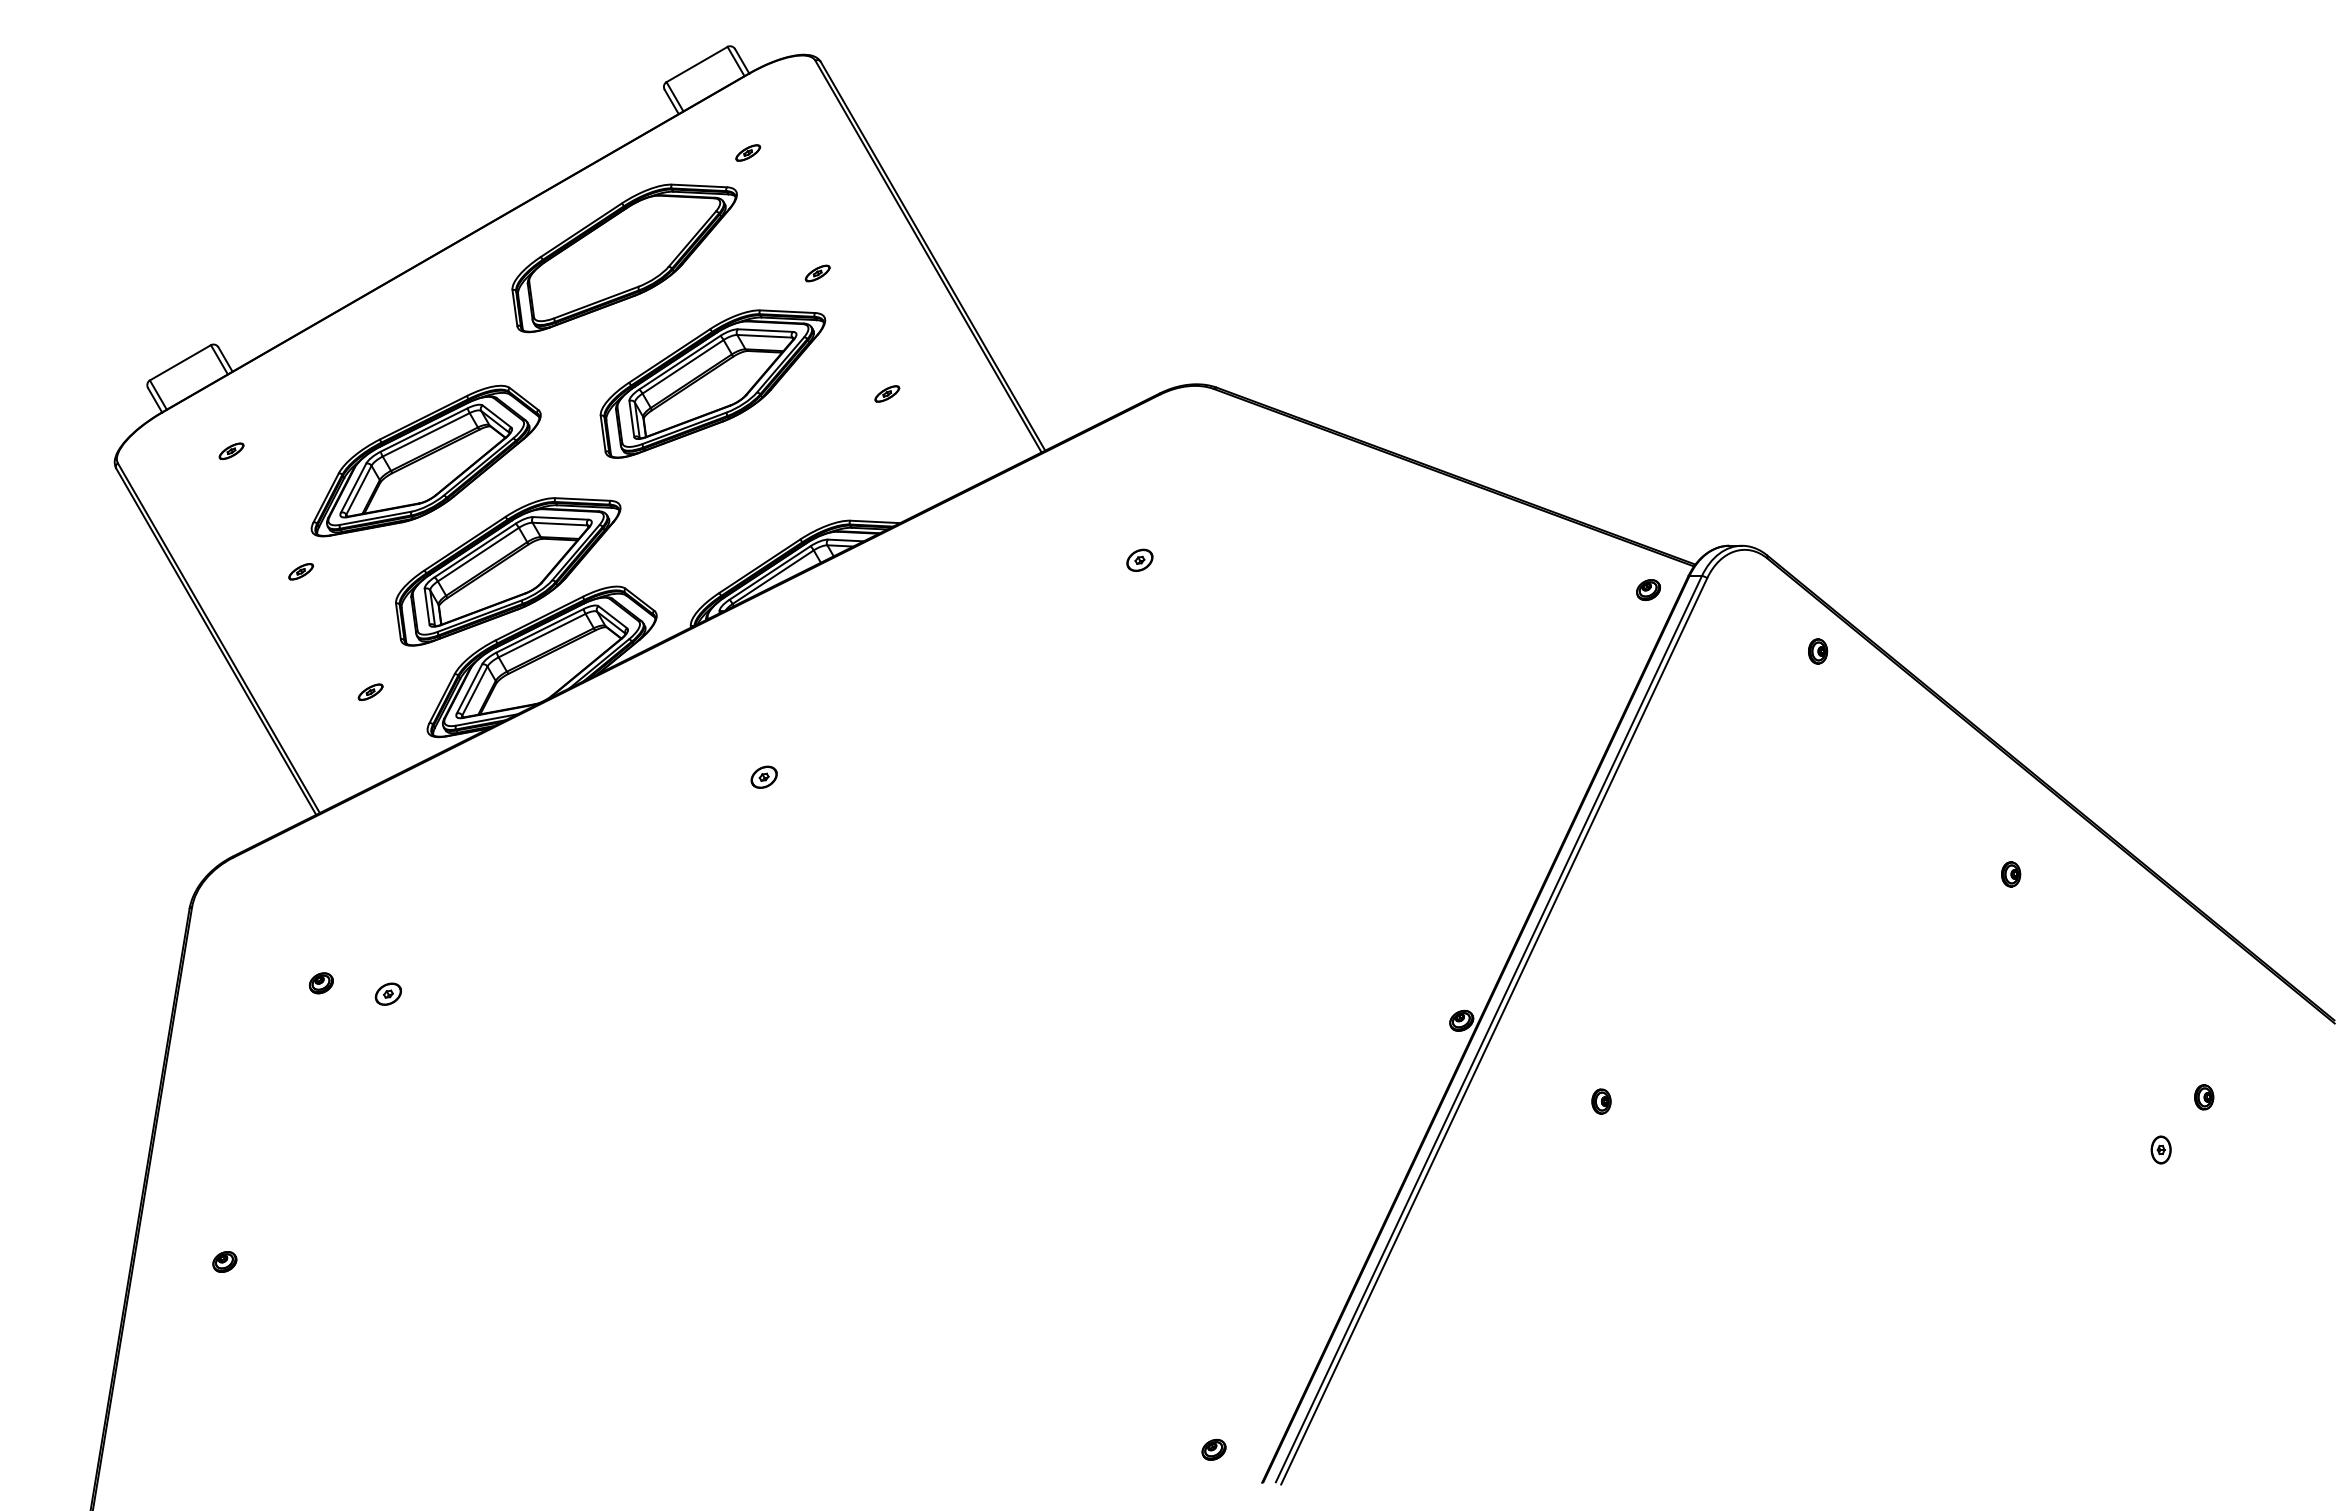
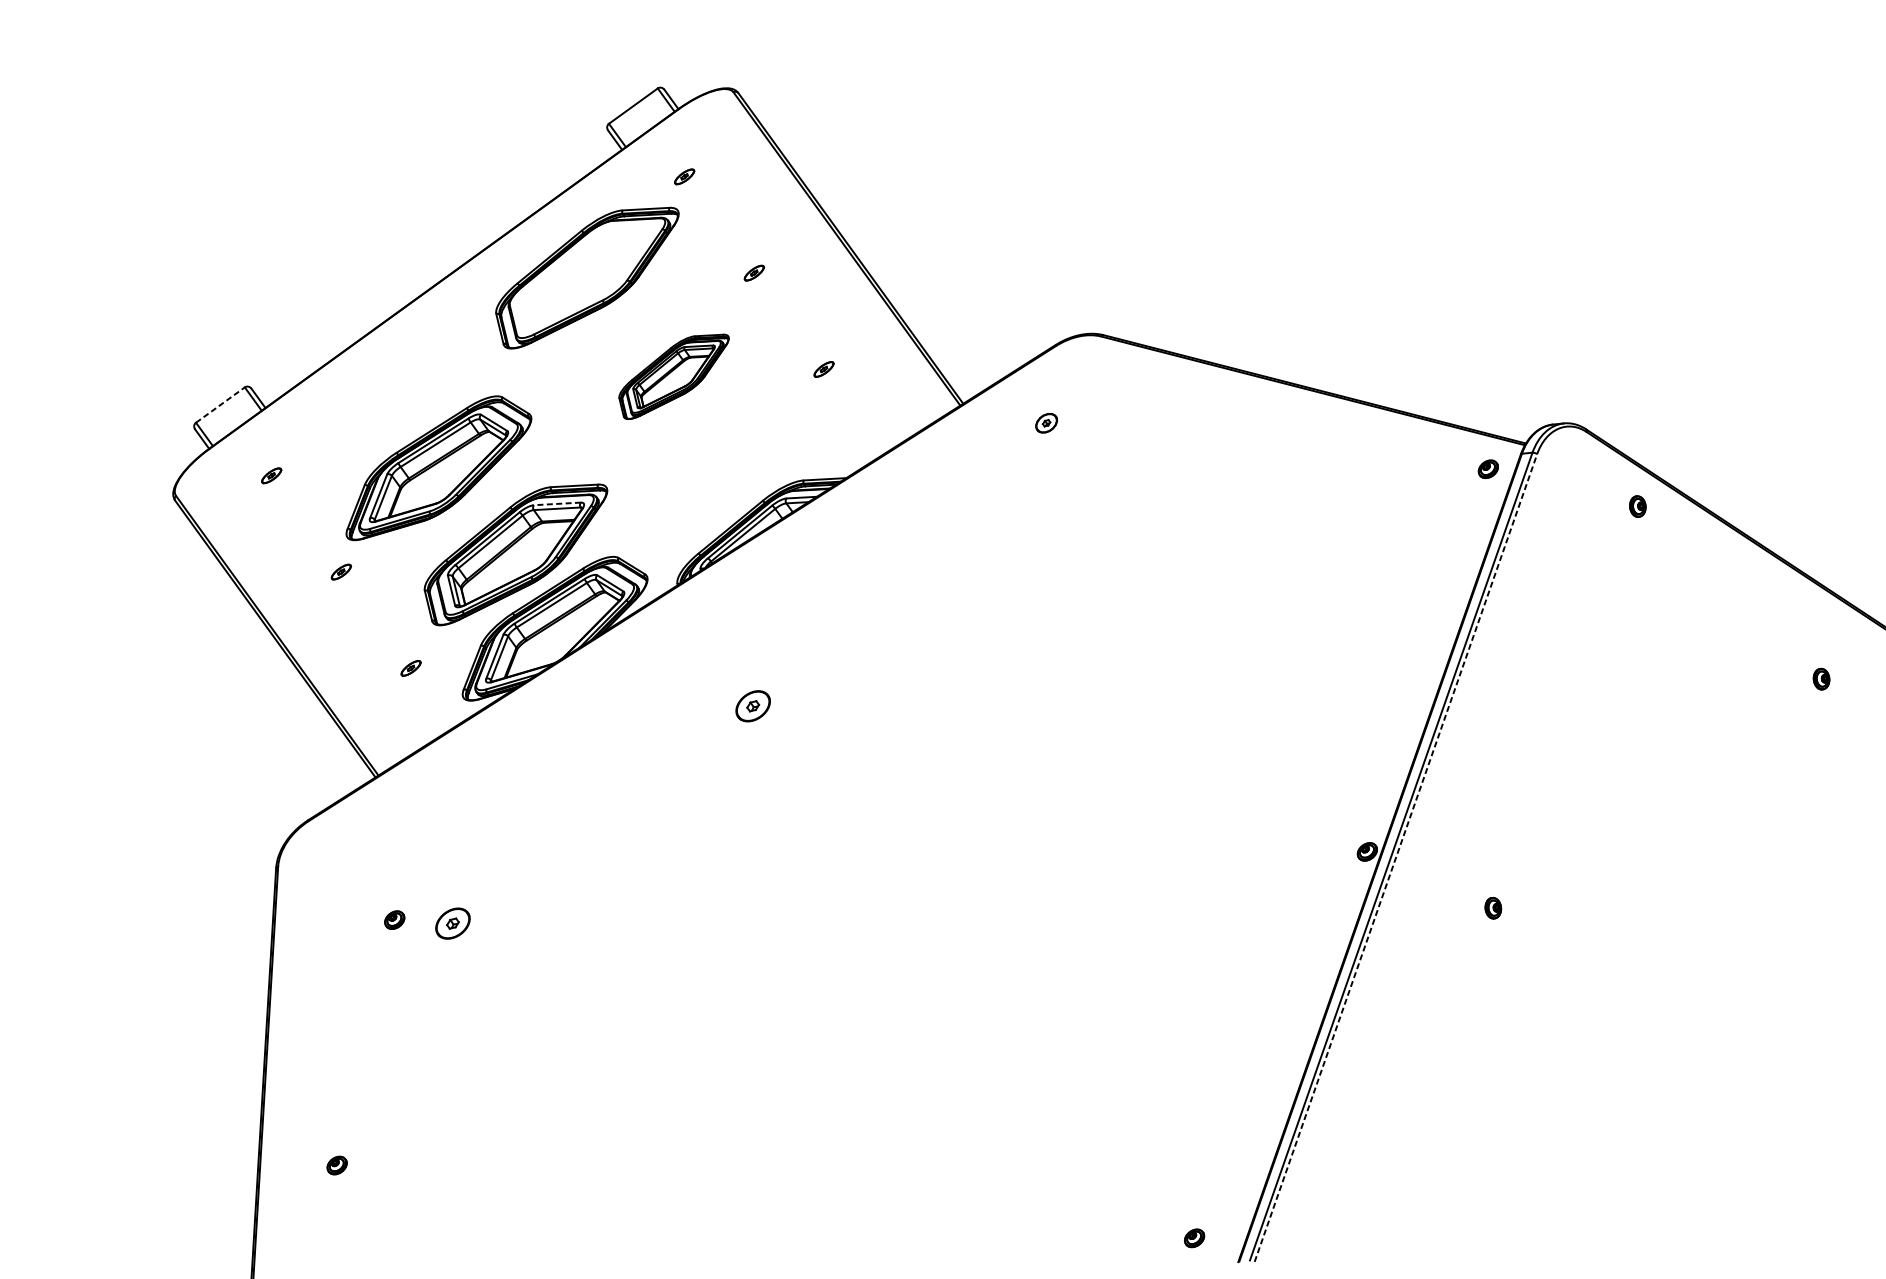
line: (180, 362) -> (220, 404), solid -> dashed
part: (712, 383) -> (674, 375), size x0.6
line: (560, 518) -> (557, 504), solid -> dashed
part: (1139, 559) -> (1046, 422), moved
part: (763, 776) -> (752, 705), size x1.6
part: (387, 993) -> (451, 923), size x1.6
line: (1494, 1031) -> (1396, 858), solid -> dashed

